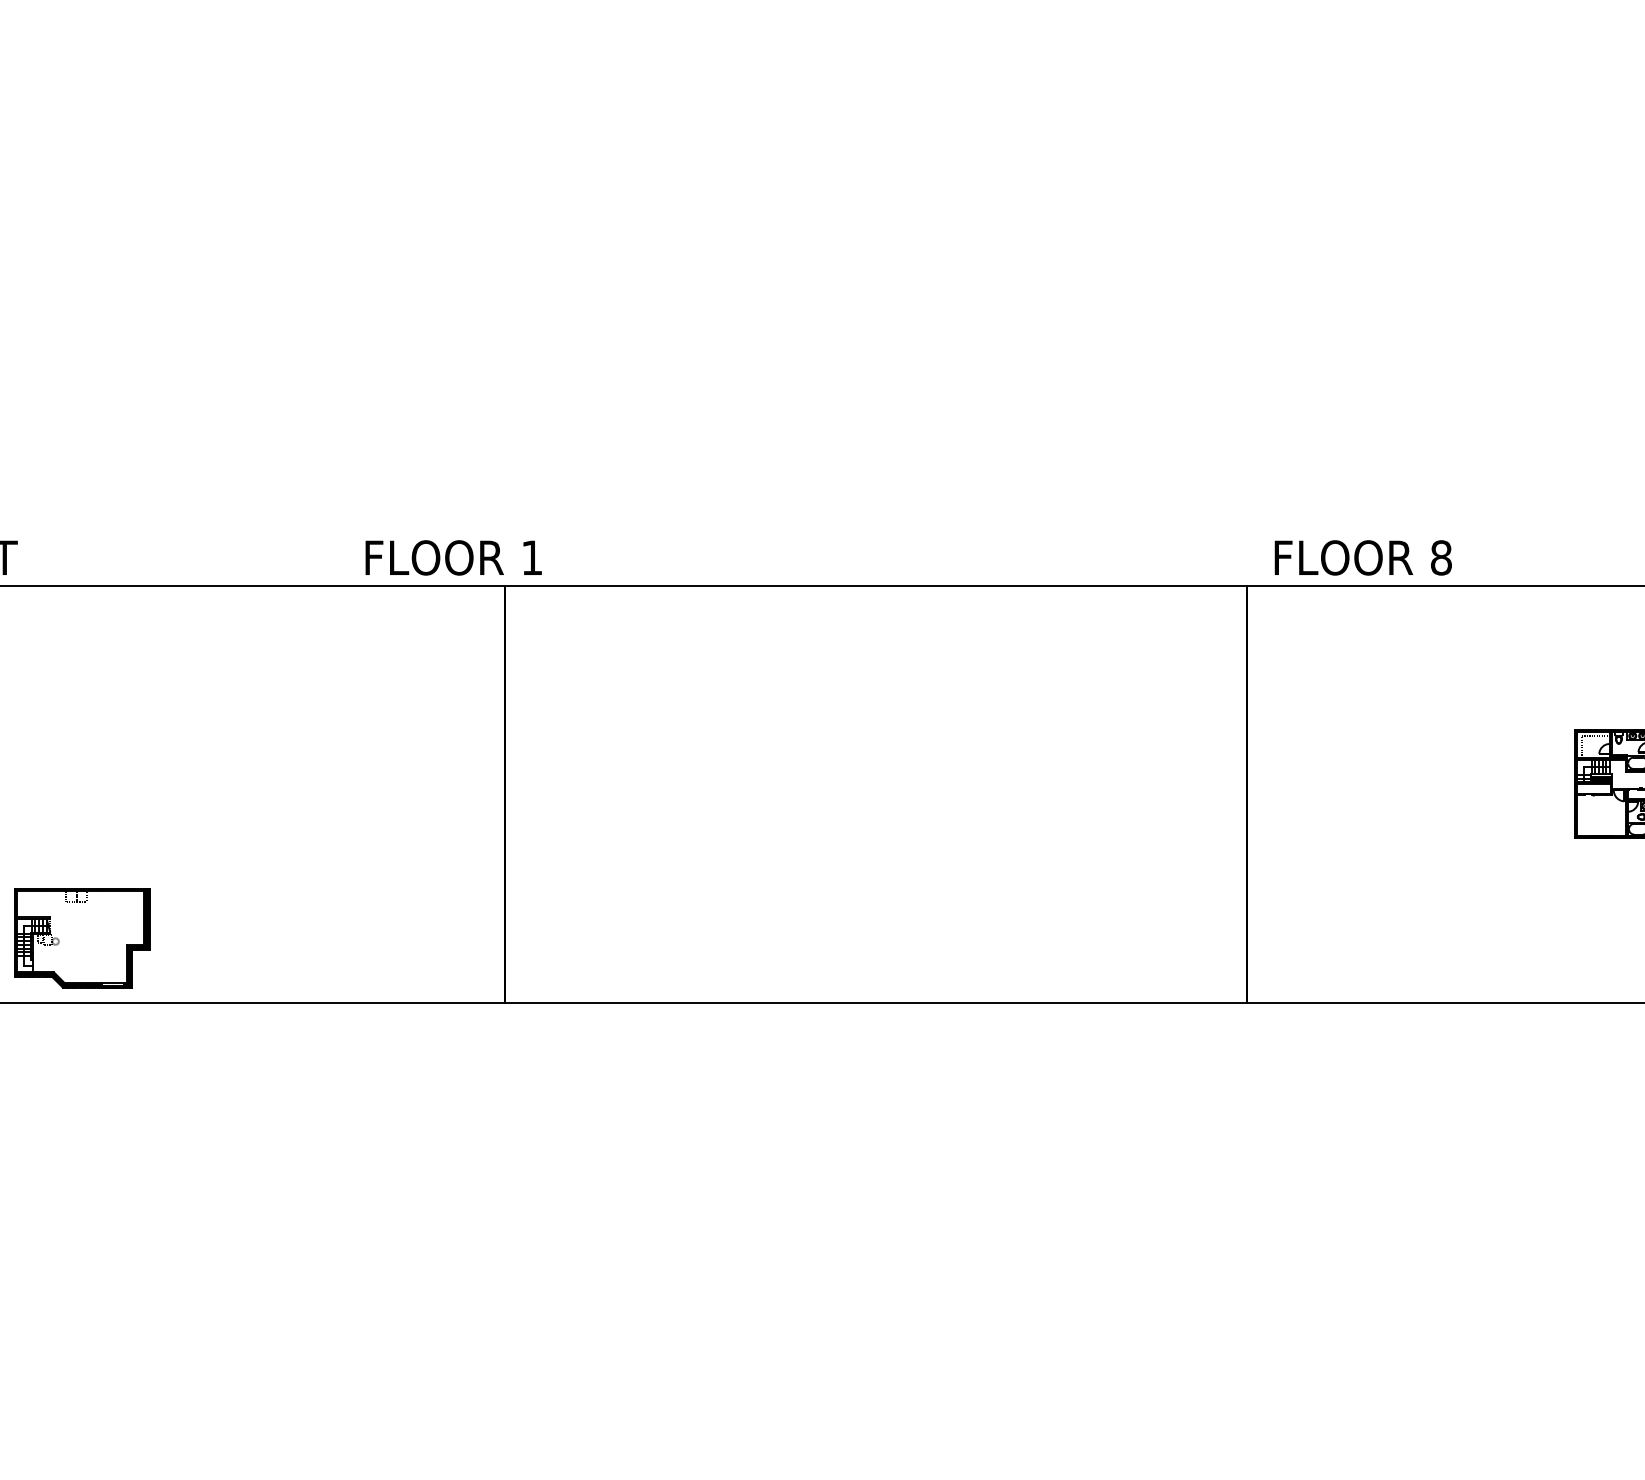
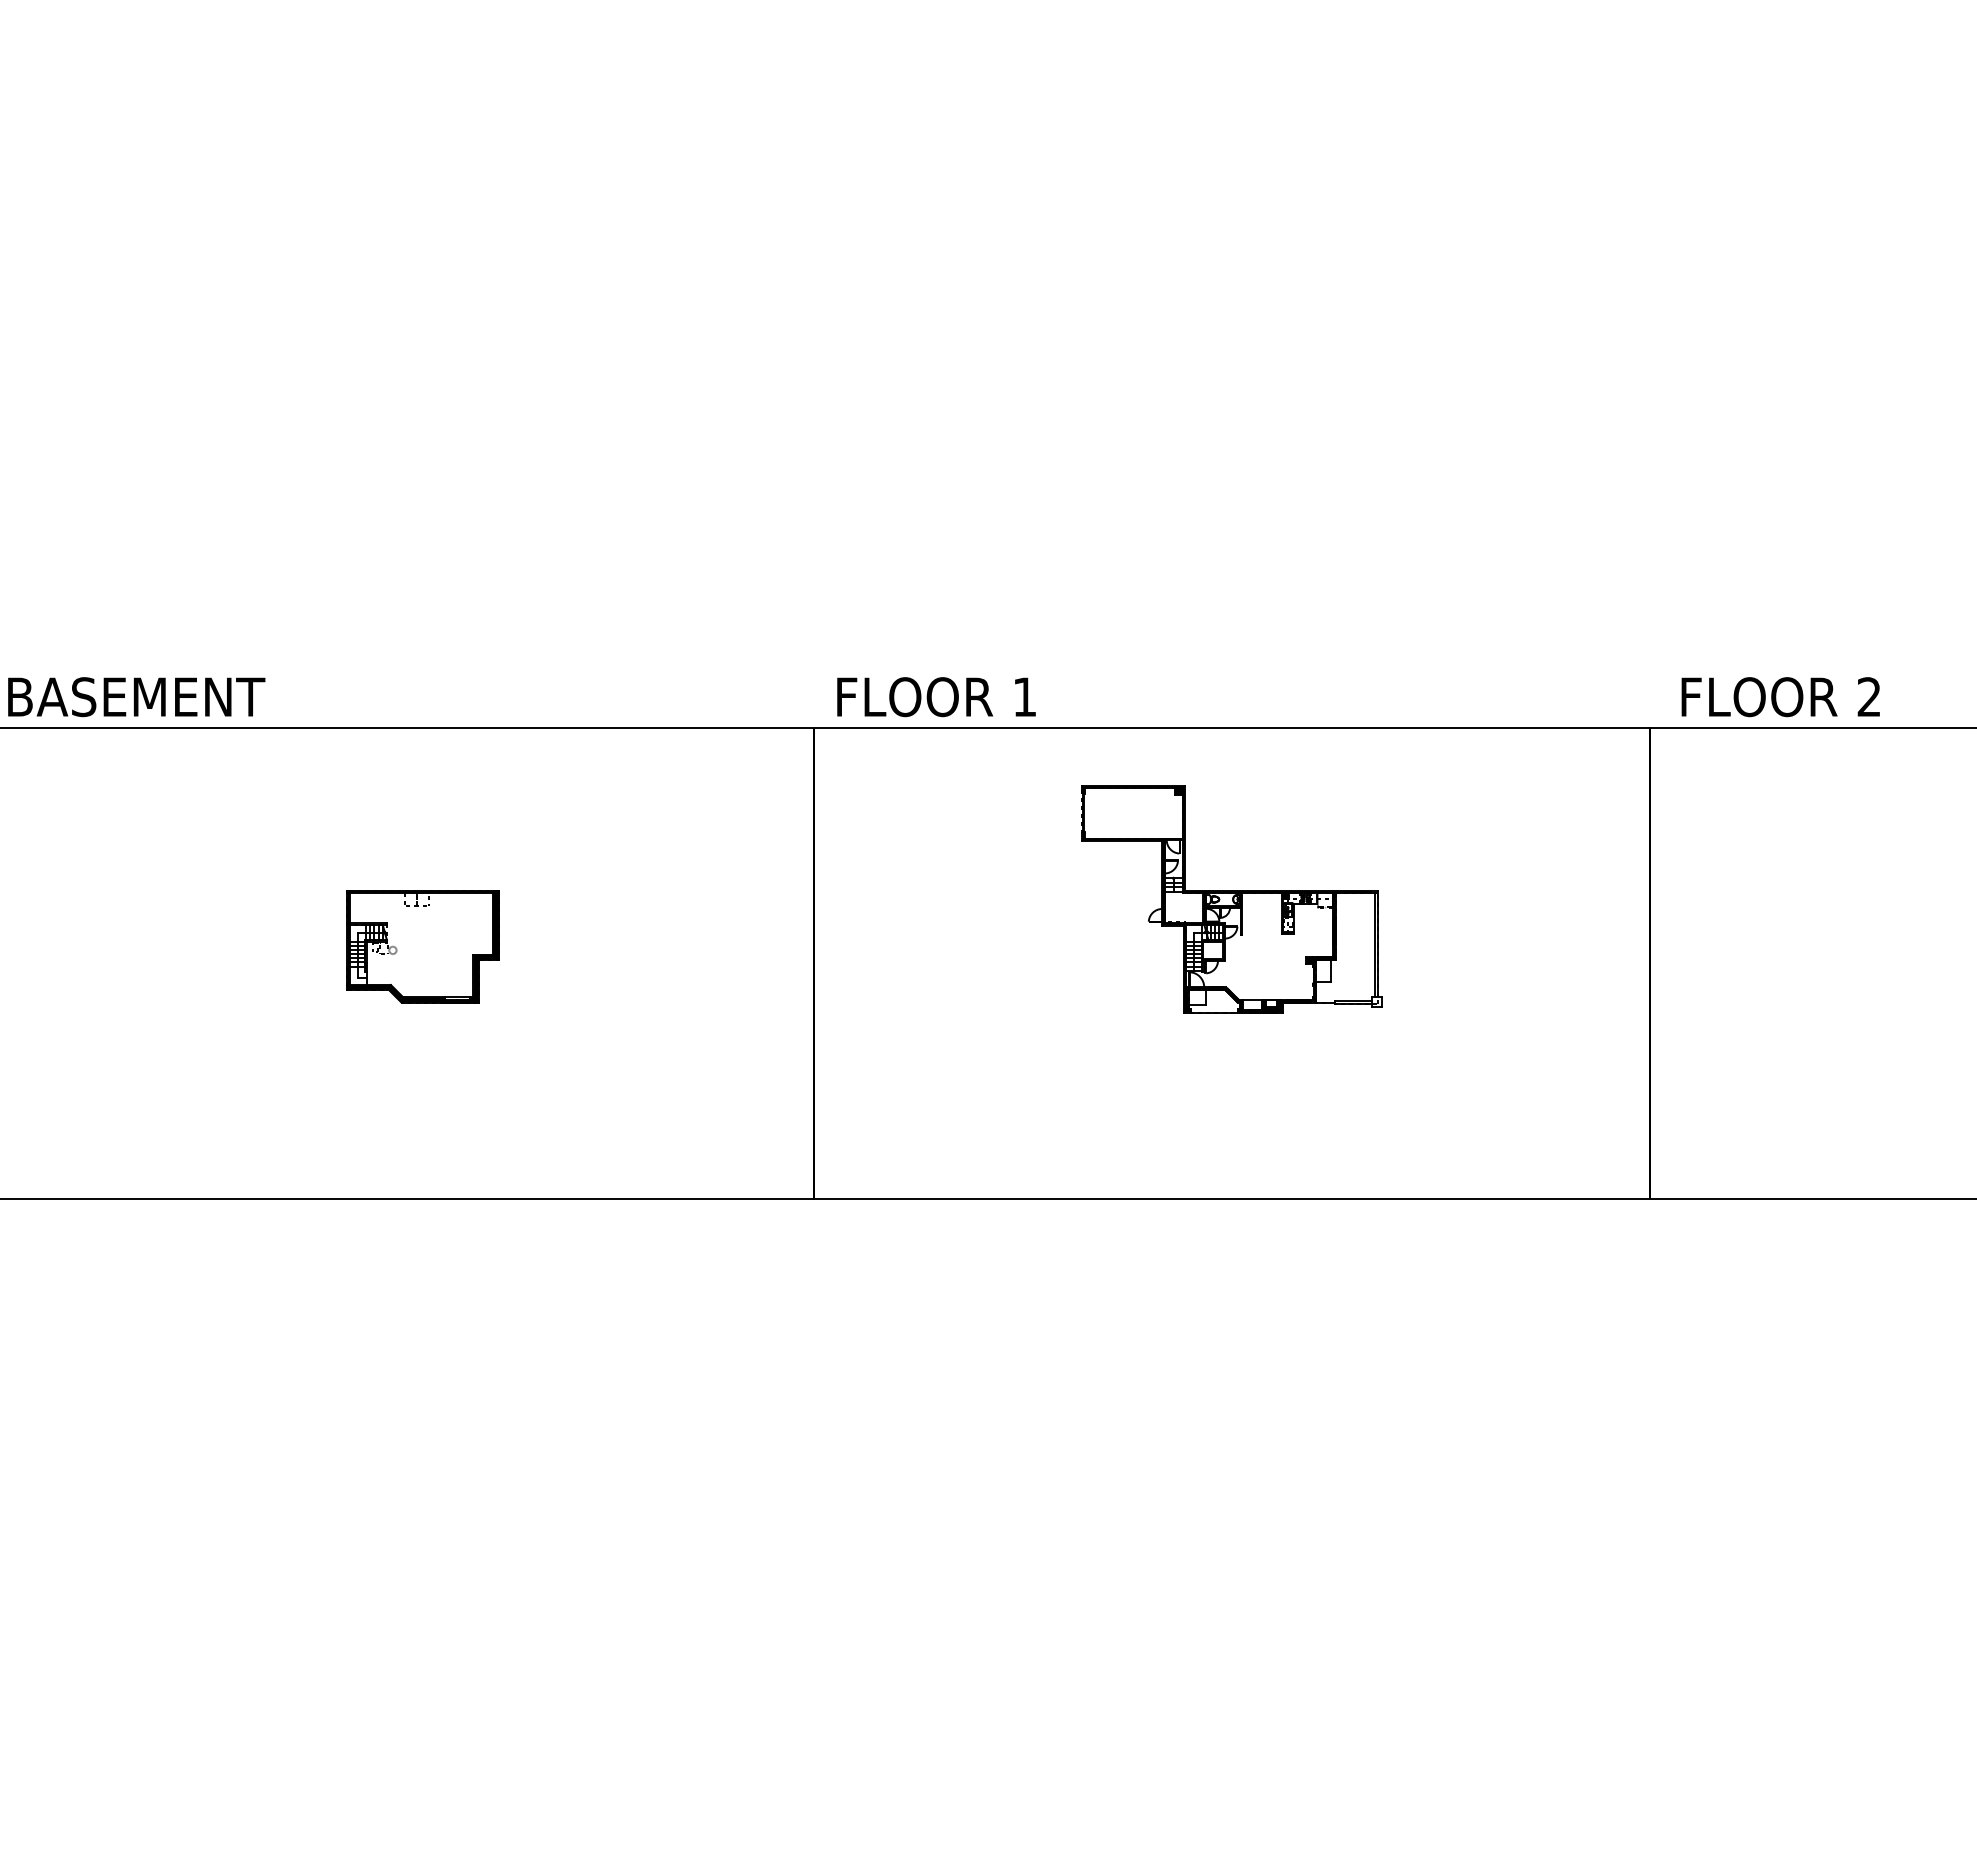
text: (453, 558) -> (936, 697), moved
text: (1441, 558) -> (1869, 697), 8 -> 2
part: (875, 737) -> (1231, 899), added
part: (81, 938) -> (422, 946), moved

